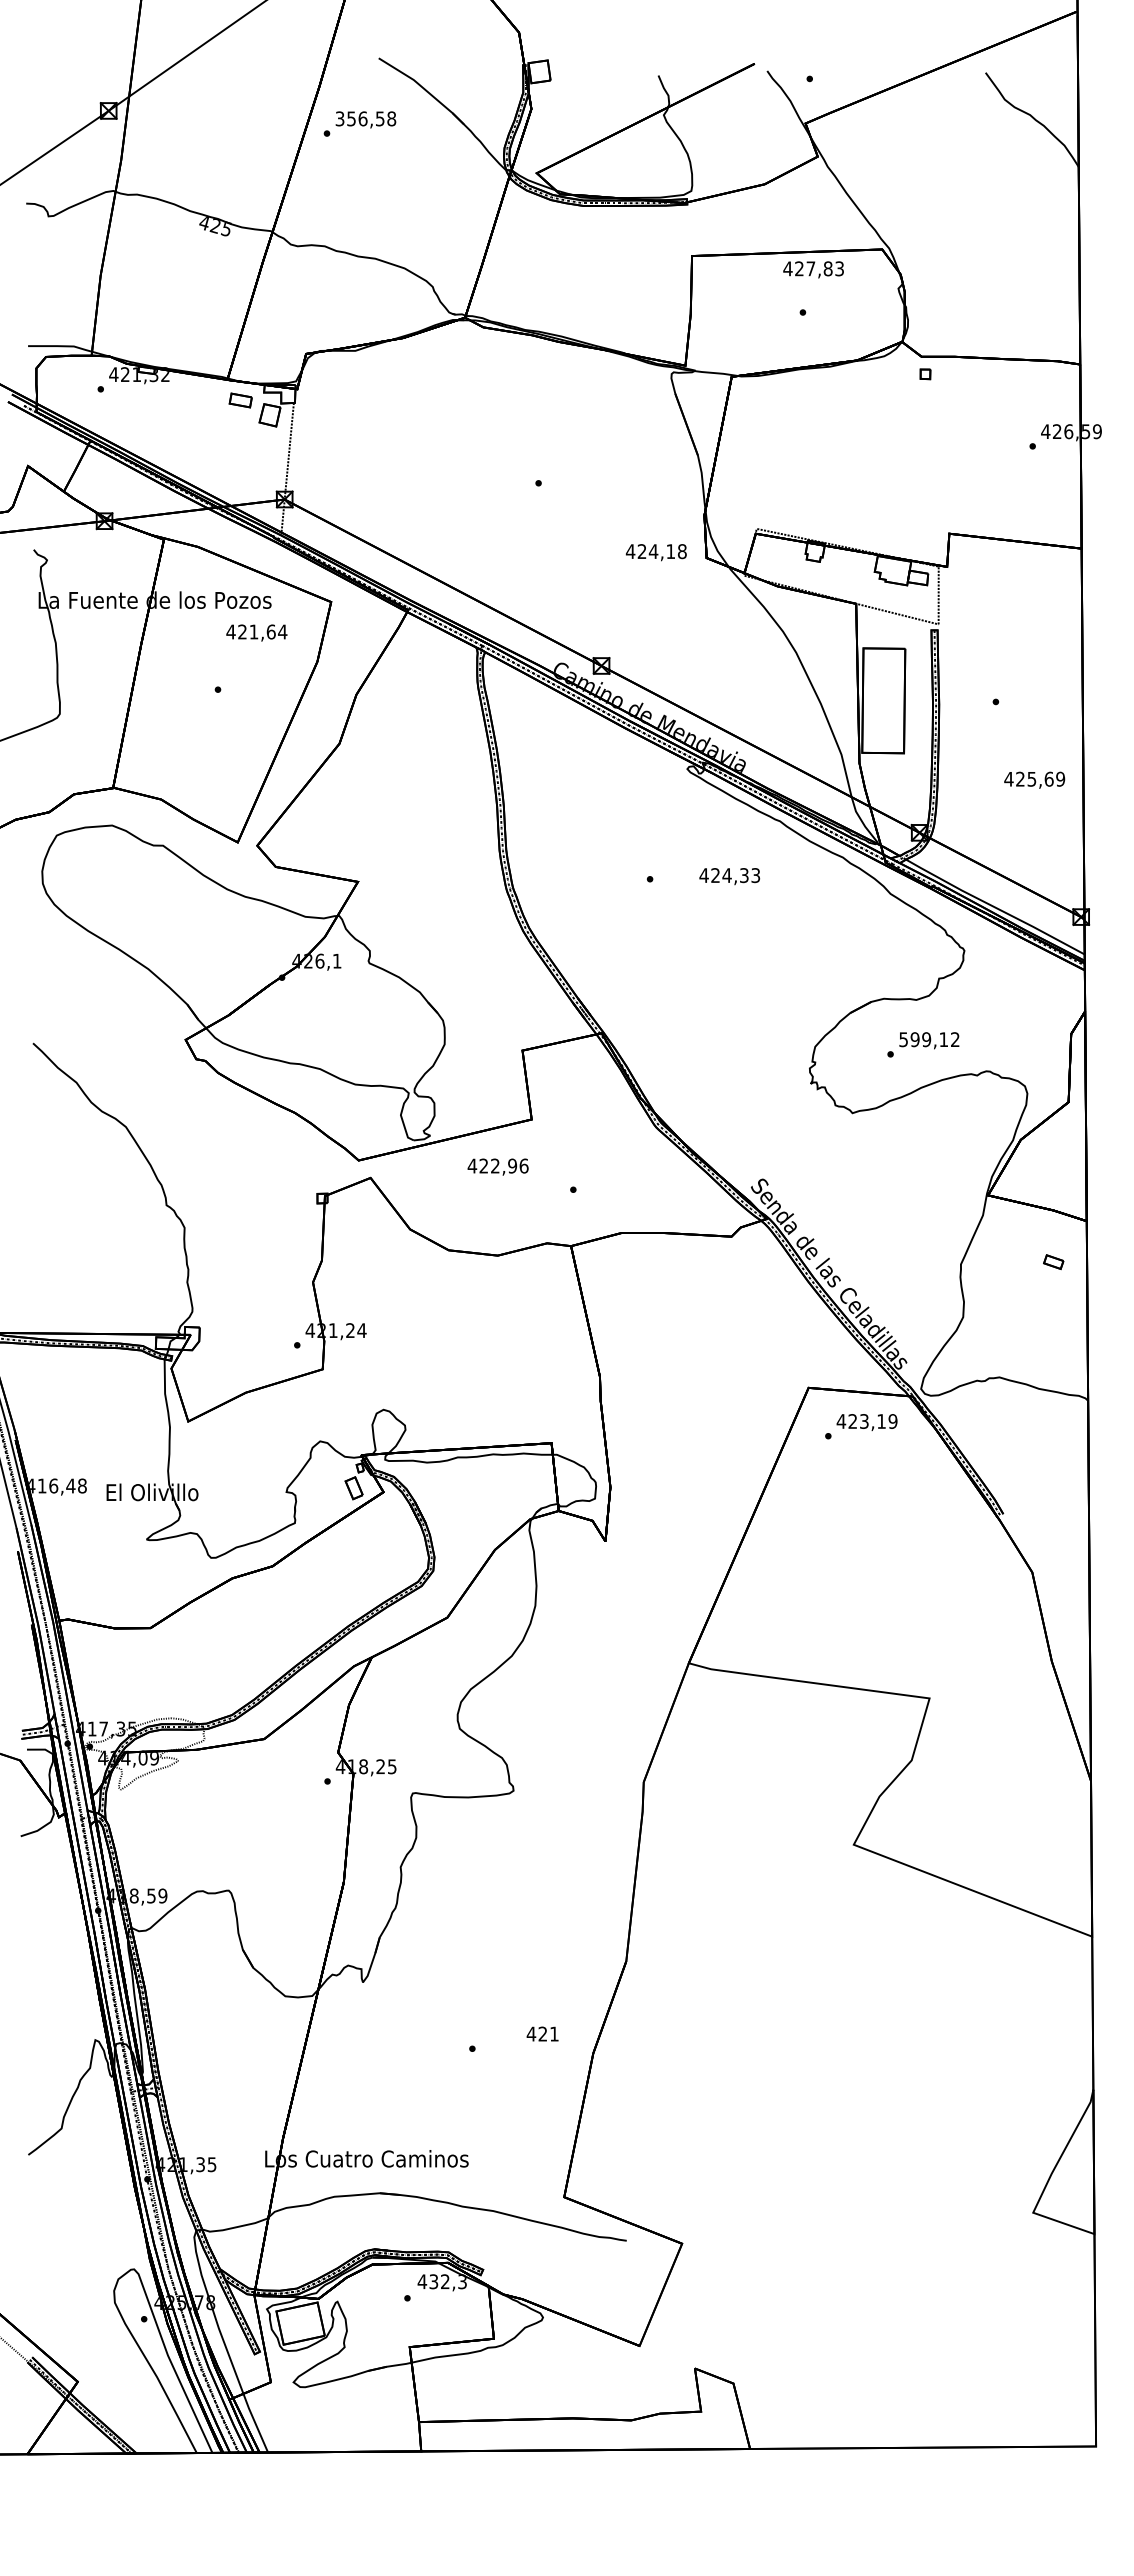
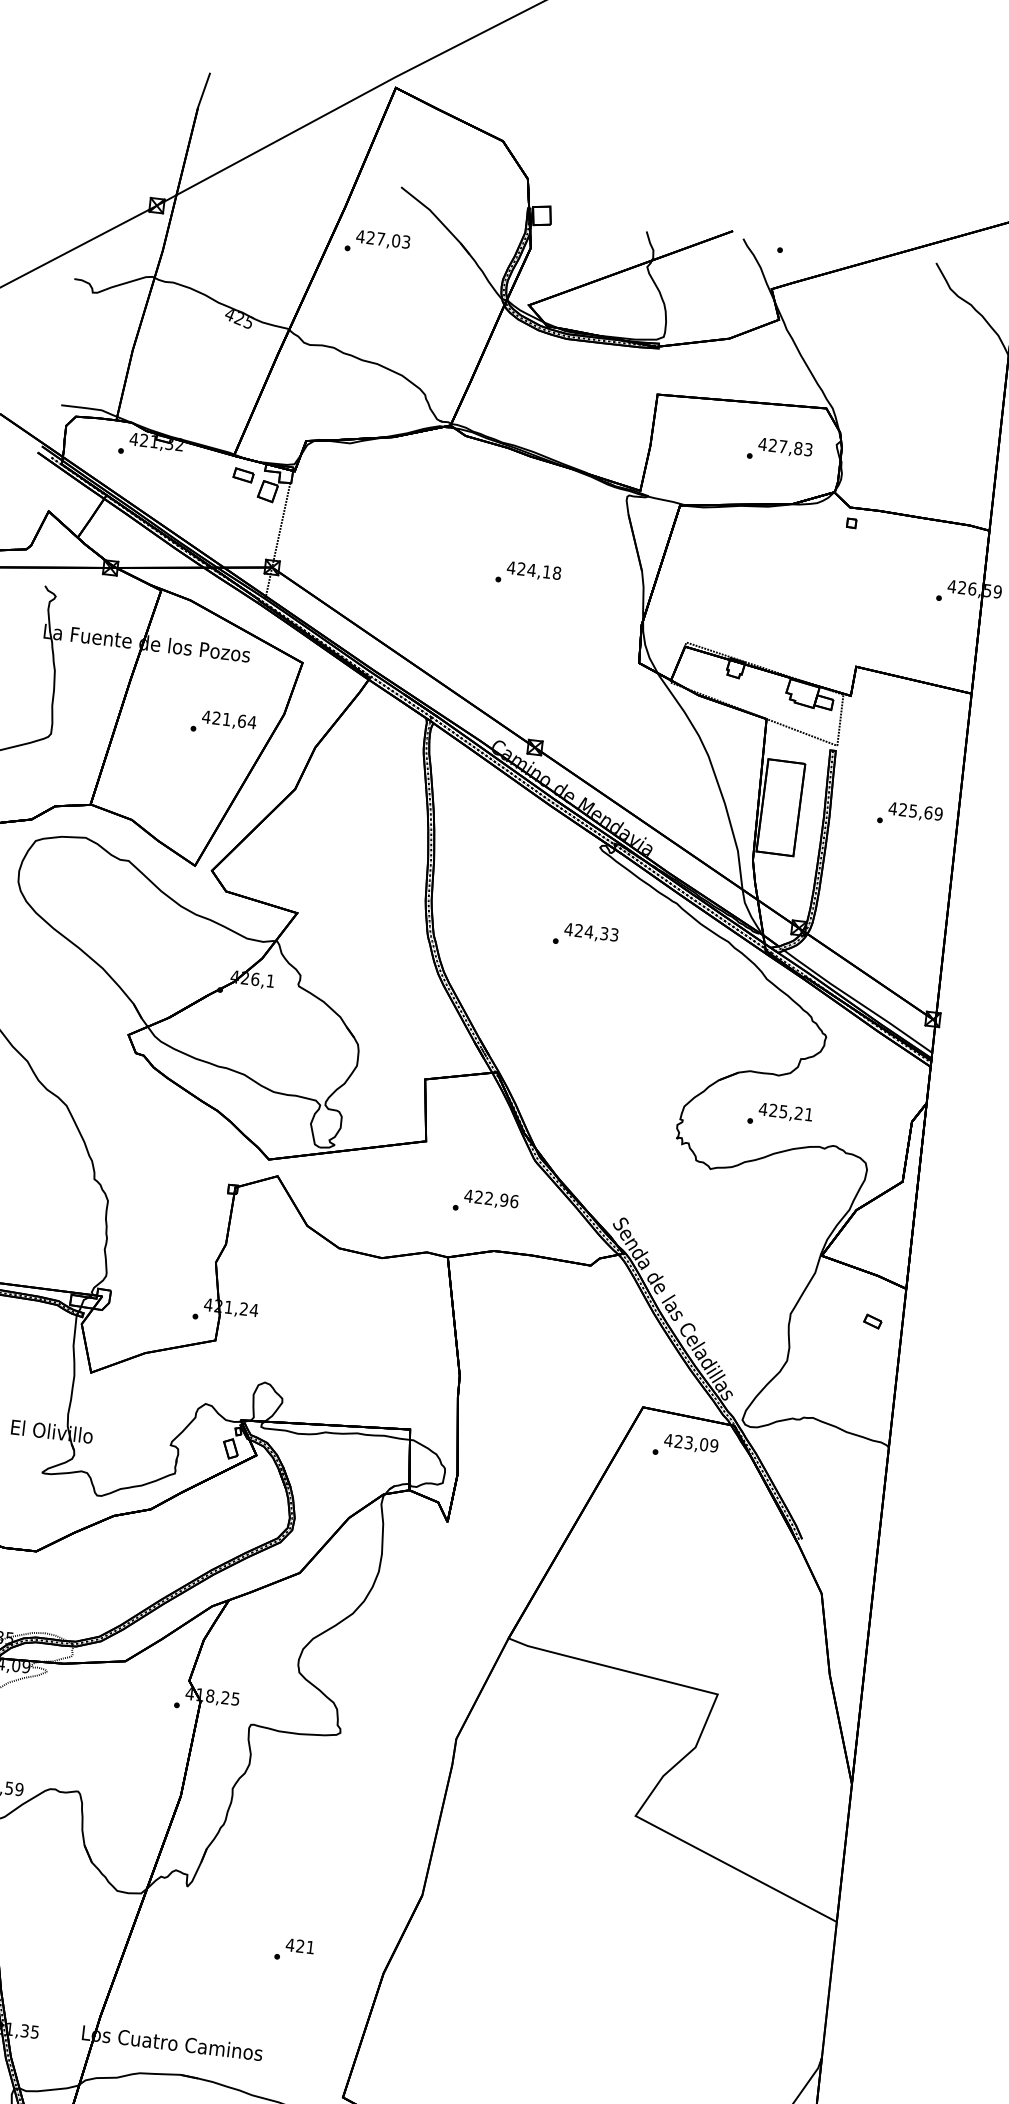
text: (365, 118) -> (383, 239), 356,58 -> 427,03
text: (813, 269) -> (785, 447), moved
text: (655, 552) -> (533, 571), moved
text: (256, 632) -> (228, 720), moved
text: (1034, 779) -> (915, 811), moved
text: (729, 876) -> (591, 933), moved
text: (928, 1039) -> (785, 1111), 599,12 -> 425,21
text: (497, 1166) -> (490, 1199), moved
text: (881, 1421) -> (704, 1444), 423,19 -> 423,09
text: (542, 2033) -> (300, 1945), moved

